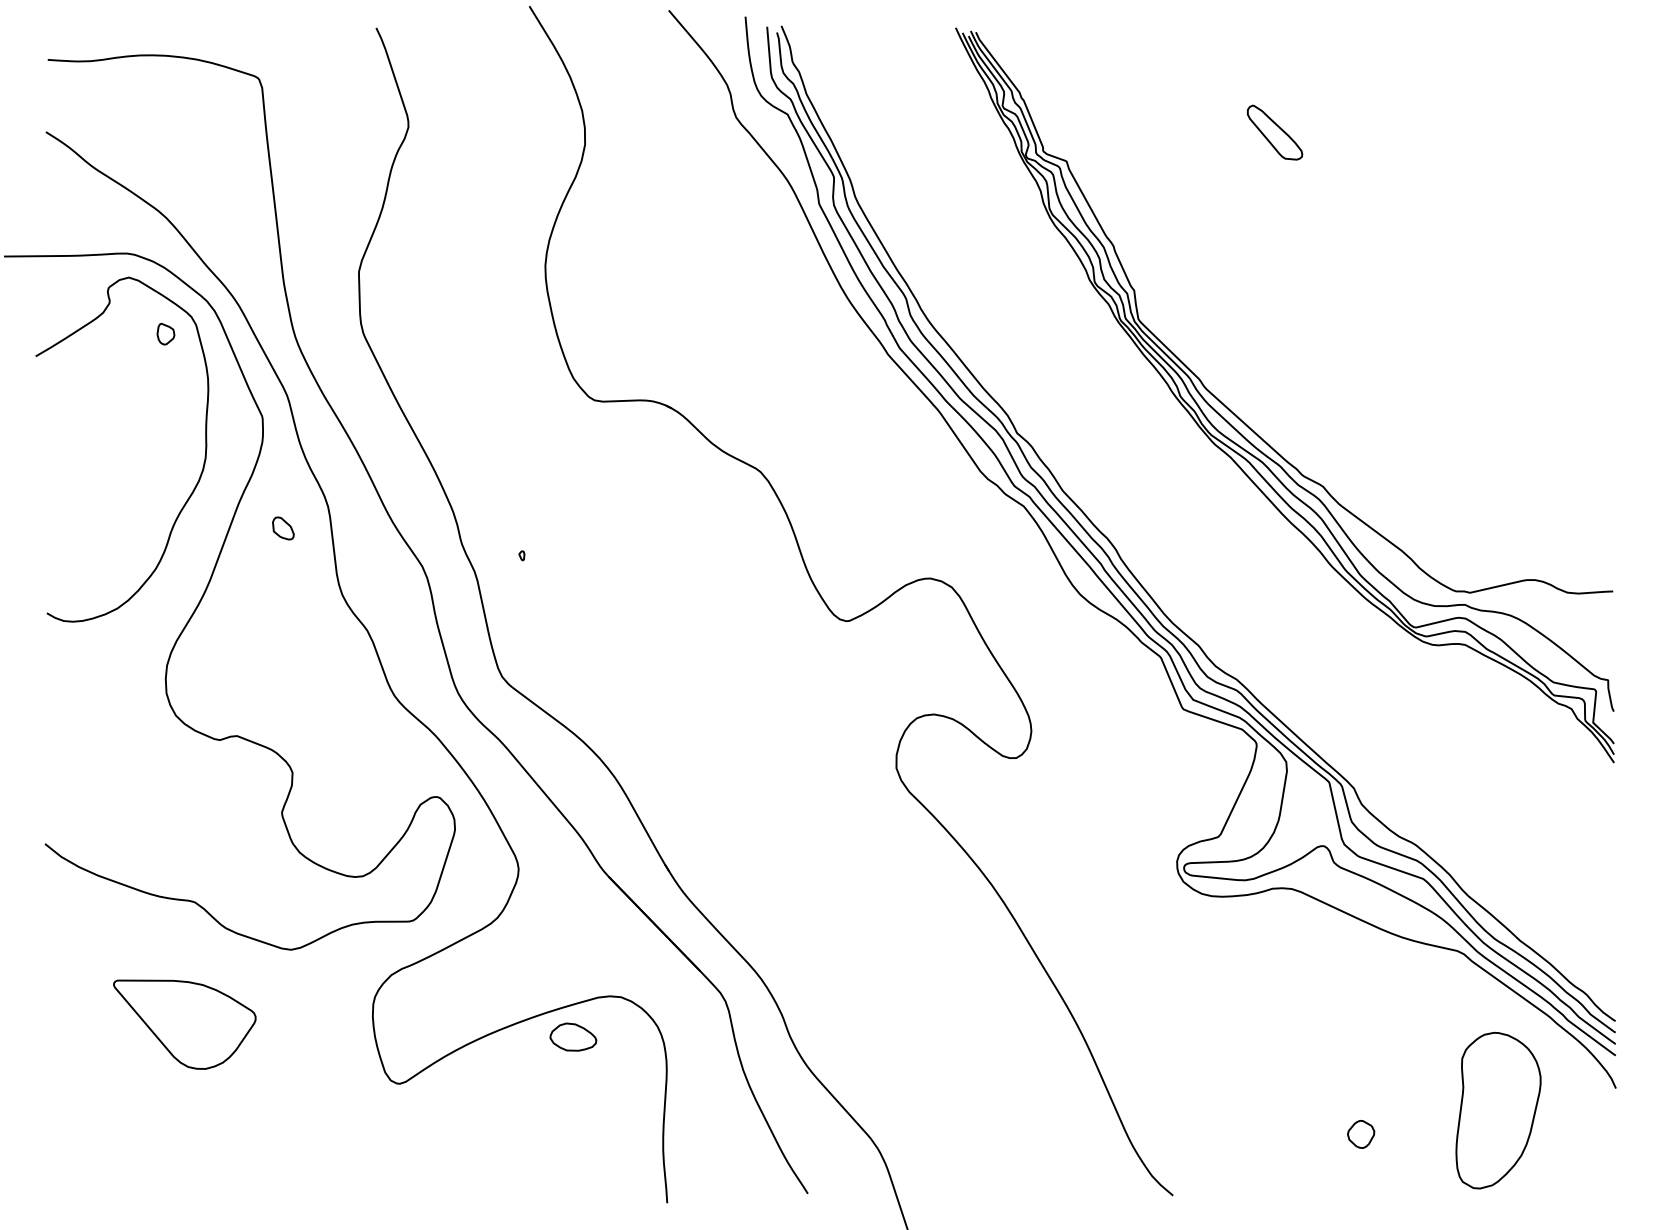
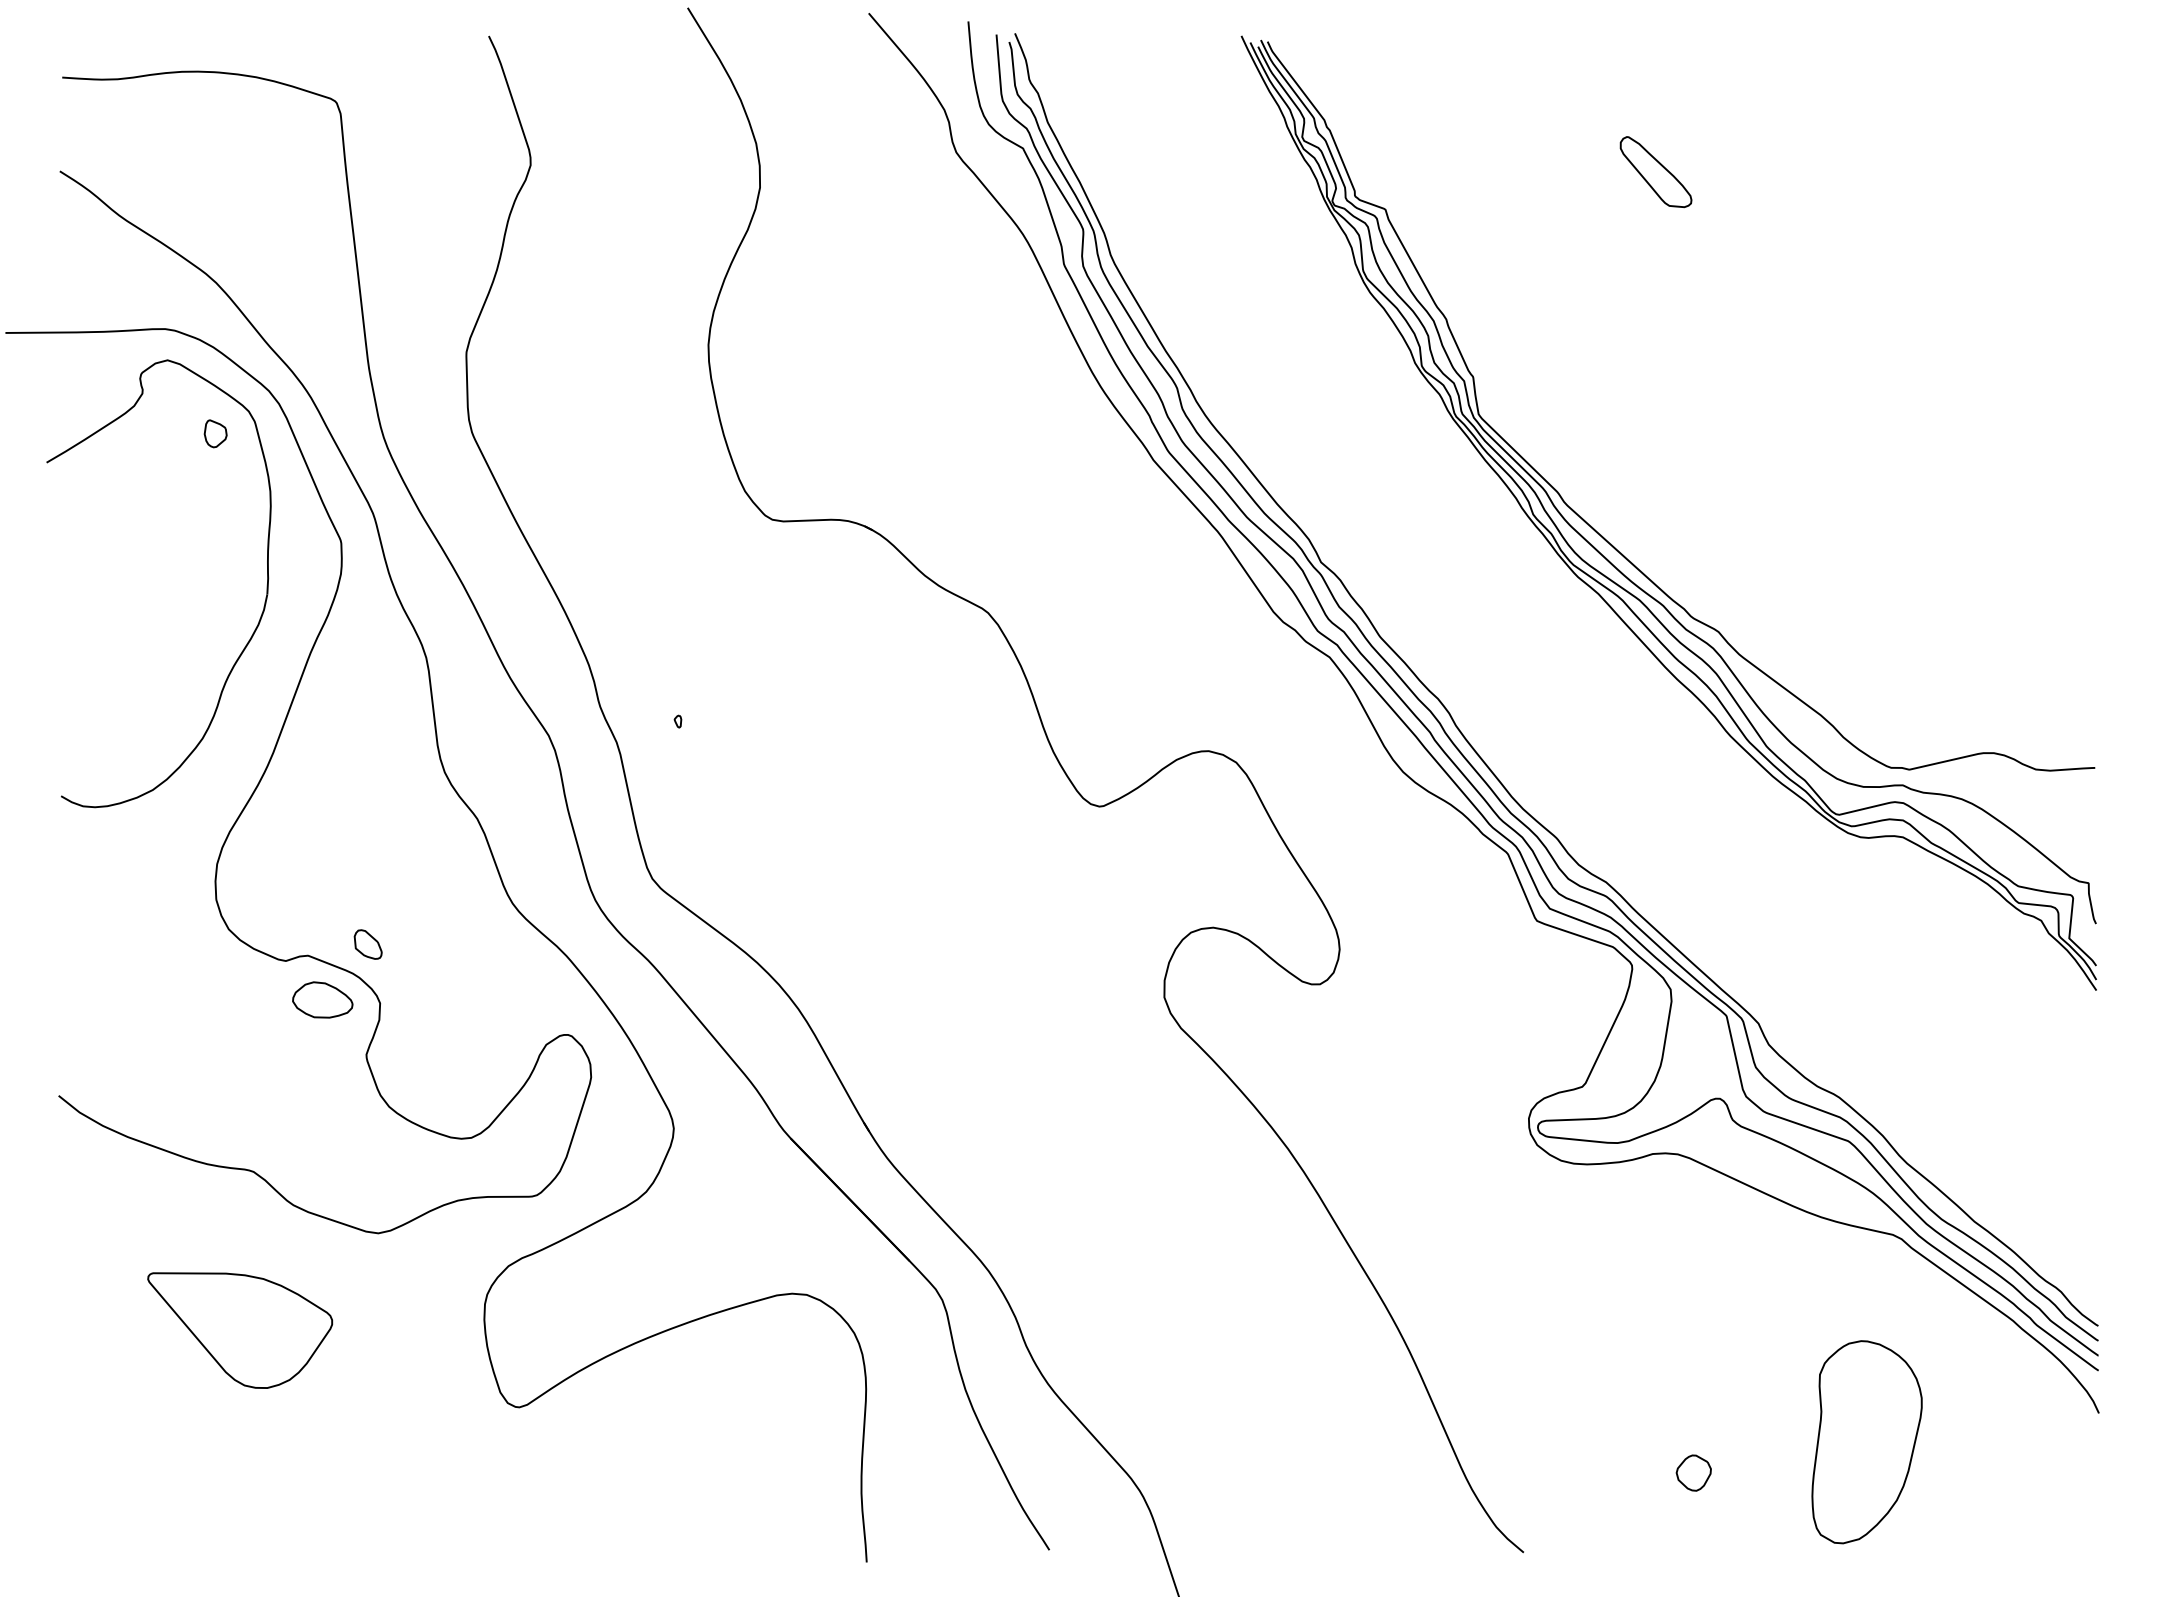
part: (283, 528) -> (368, 944), moved
part: (573, 1036) -> (322, 999), moved
part: (1498, 1110) -> (1867, 1442), moved
part: (1361, 1134) -> (1694, 1473), moved

